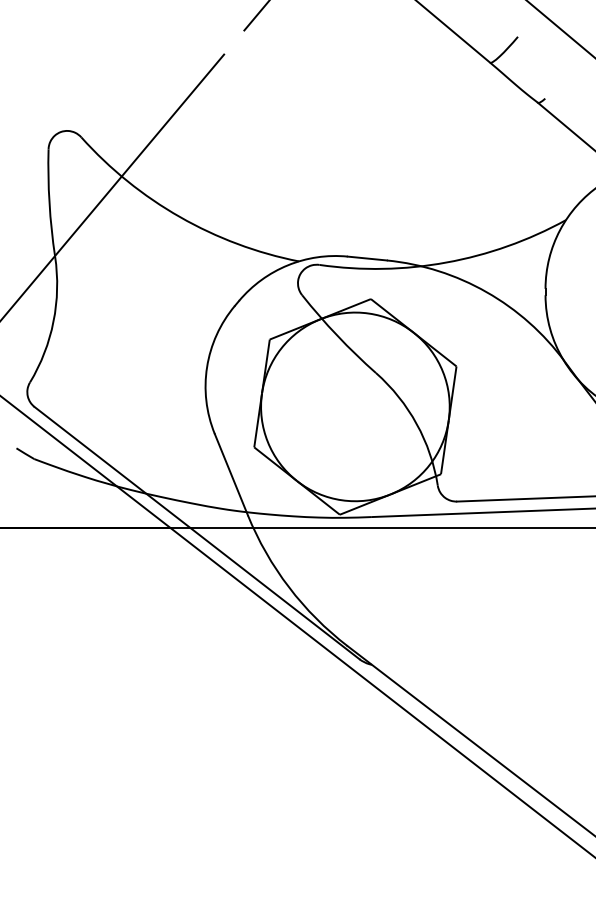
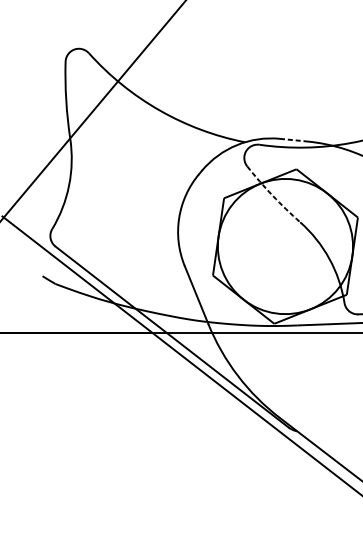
line: (367, 258) -> (294, 140), solid -> dashed
arc: (337, 335) -> (272, 195), solid -> dashed

